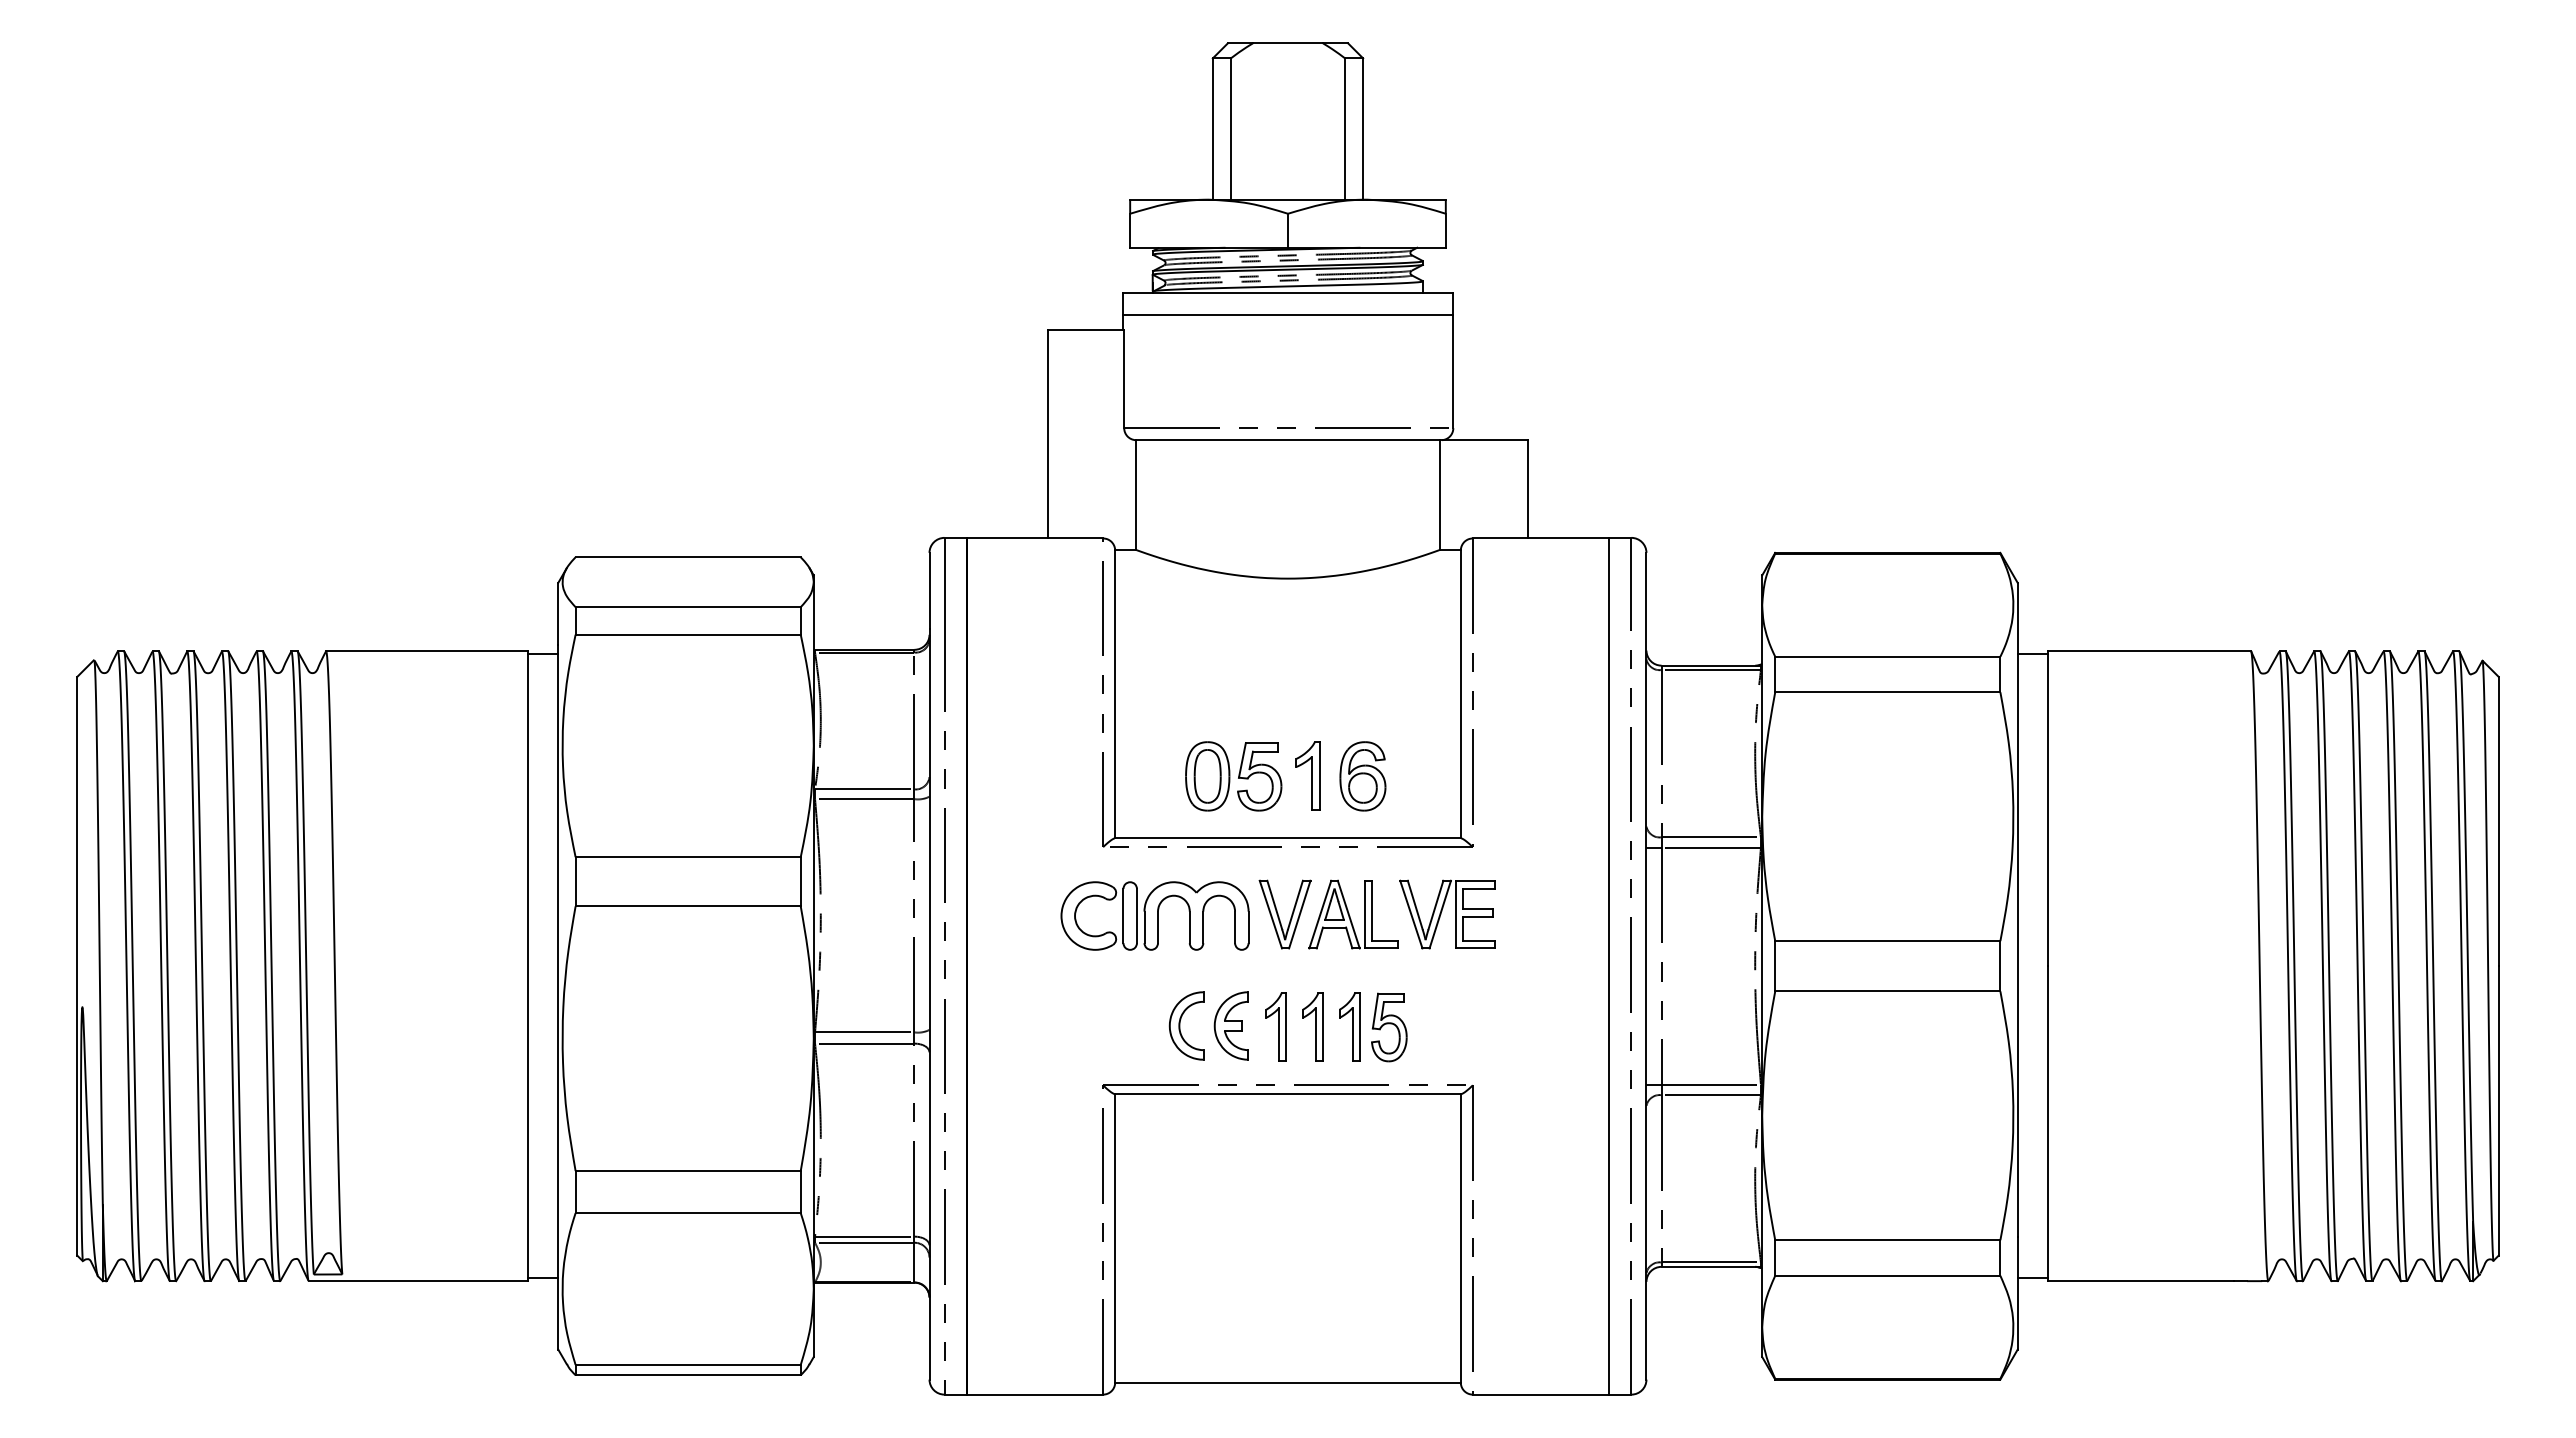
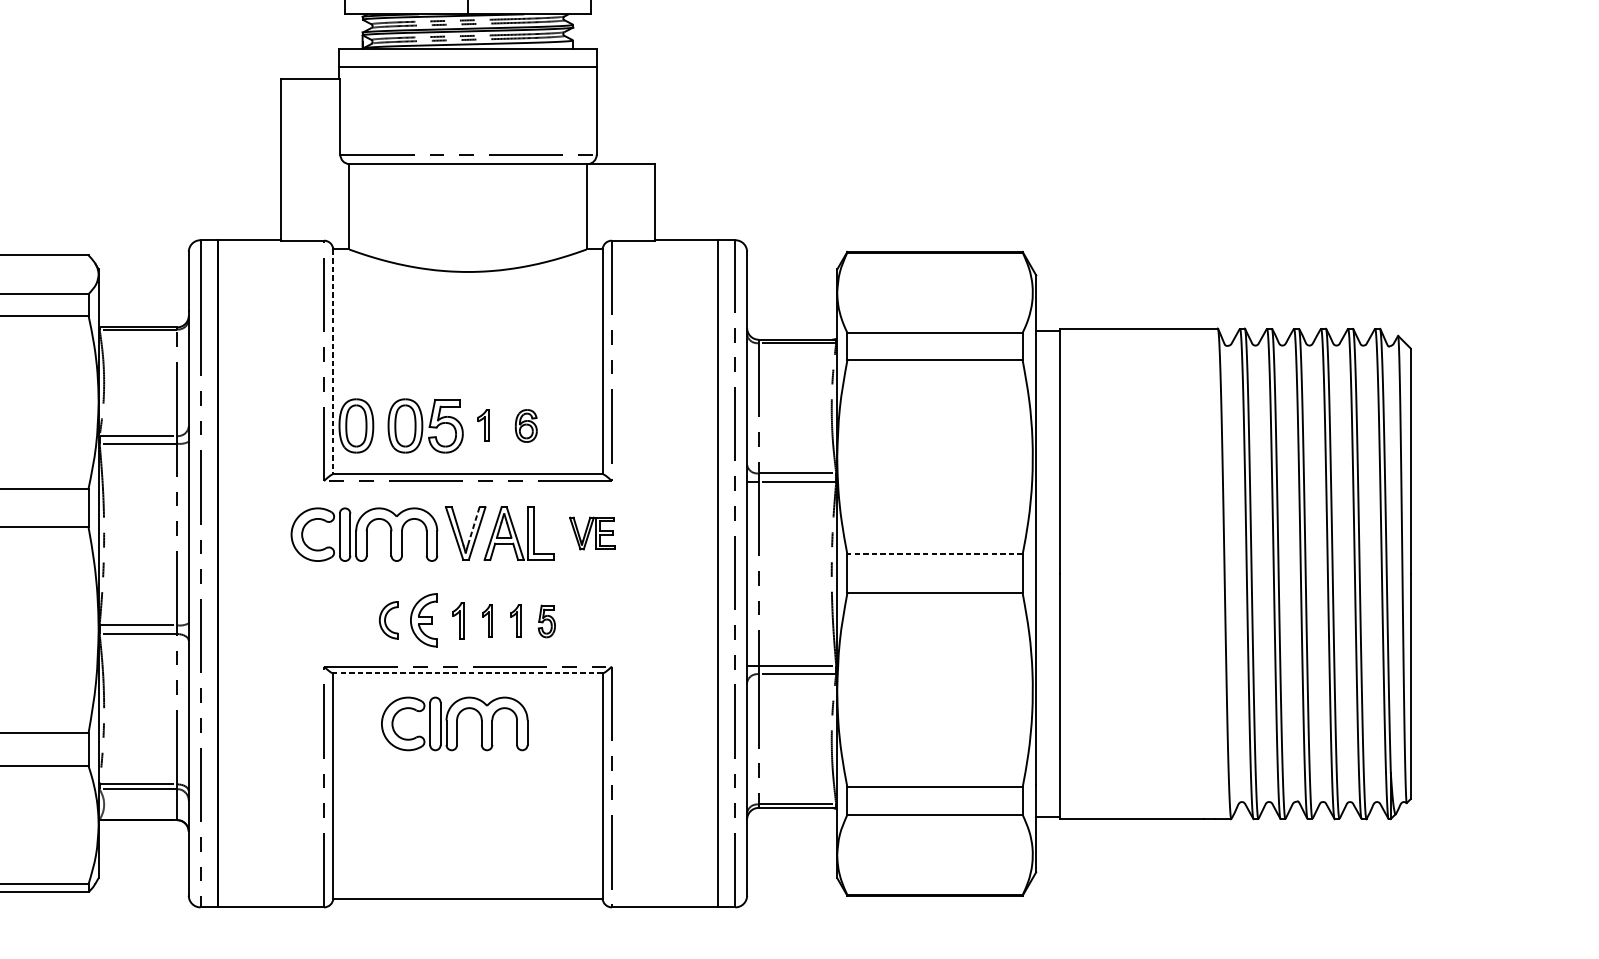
line: (1115, 694) -> (333, 362), solid -> dashed
part: (1307, 775) -> (483, 425), size x0.6
part: (1144, 776) -> (356, 426), added
part: (1362, 776) -> (525, 426), size x0.6
line: (1295, 905) -> (473, 526), solid -> dashed
part: (1447, 914) -> (592, 533), size x0.6
line: (1887, 941) -> (934, 554), solid -> dashed
part: (1186, 1025) -> (388, 619), size x0.7
part: (1275, 1026) -> (458, 620), size x0.7
part: (1312, 1026) -> (487, 620), size x0.6
part: (1349, 1026) -> (515, 620), size x0.6
part: (1389, 1027) -> (546, 621), size x0.6
line: (1287, 1094) -> (467, 673), solid -> dashed
part: (1270, 1158) -> (454, 723), added

